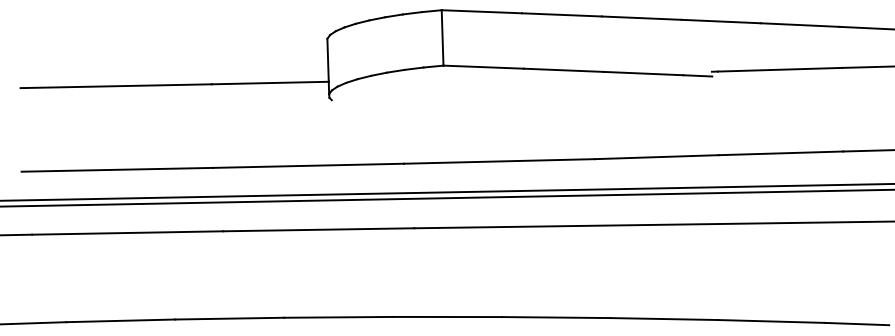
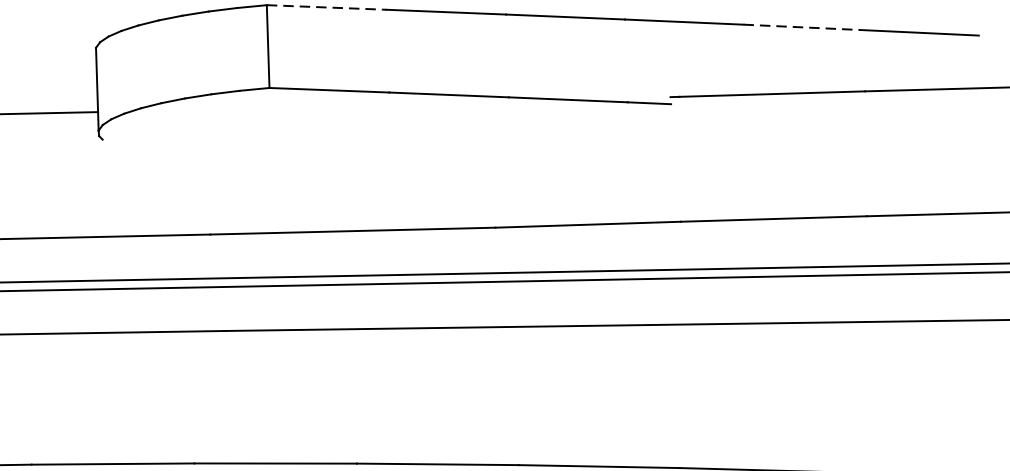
line: (482, 11) -> (327, 7), solid -> dashed
line: (800, 25) -> (802, 27), solid -> dashed

